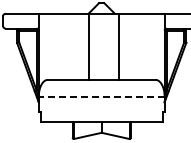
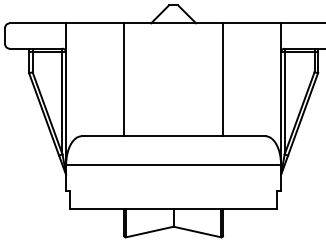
line: (88, 46) -> (123, 79), moved
line: (118, 46) -> (222, 79), moved
line: (101, 96) -> (173, 164), dashed -> solid

